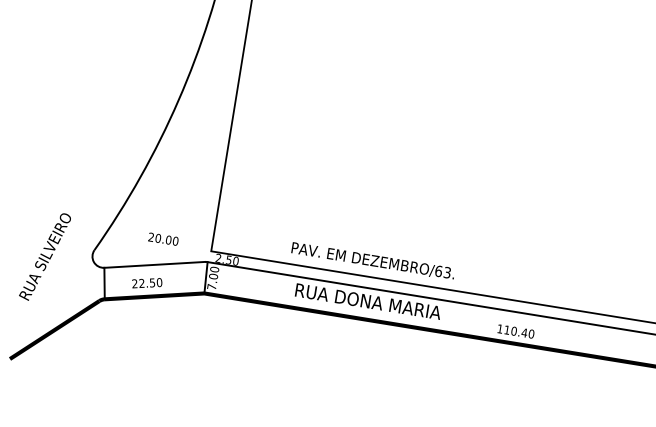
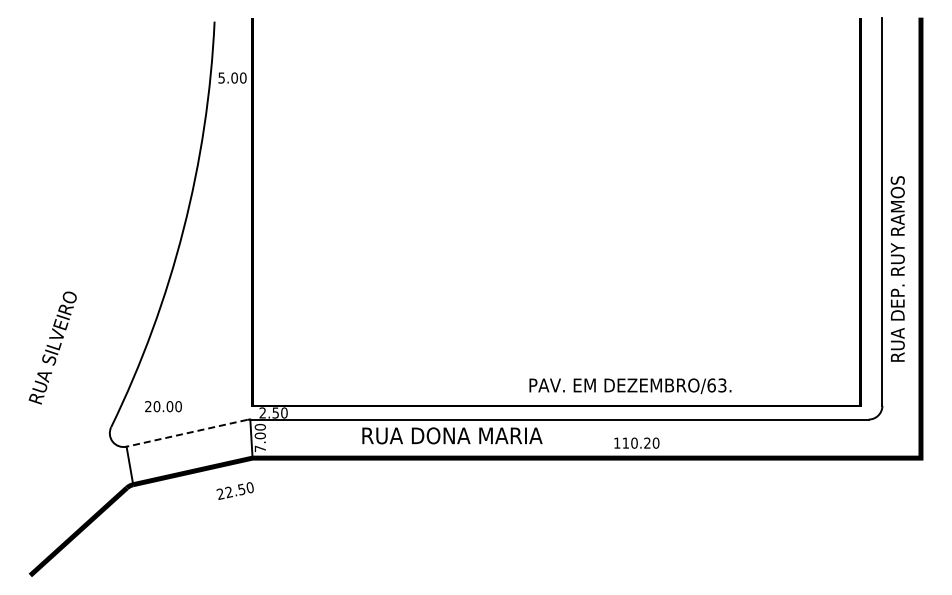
text: (163, 239) -> (163, 406), moved
text: (44, 256) -> (52, 347), moved
text: (373, 261) -> (630, 386), moved
line: (154, 264) -> (186, 433), solid -> dashed
text: (146, 282) -> (234, 490), moved
text: (523, 332) -> (646, 442), 110.40 -> 110.20

